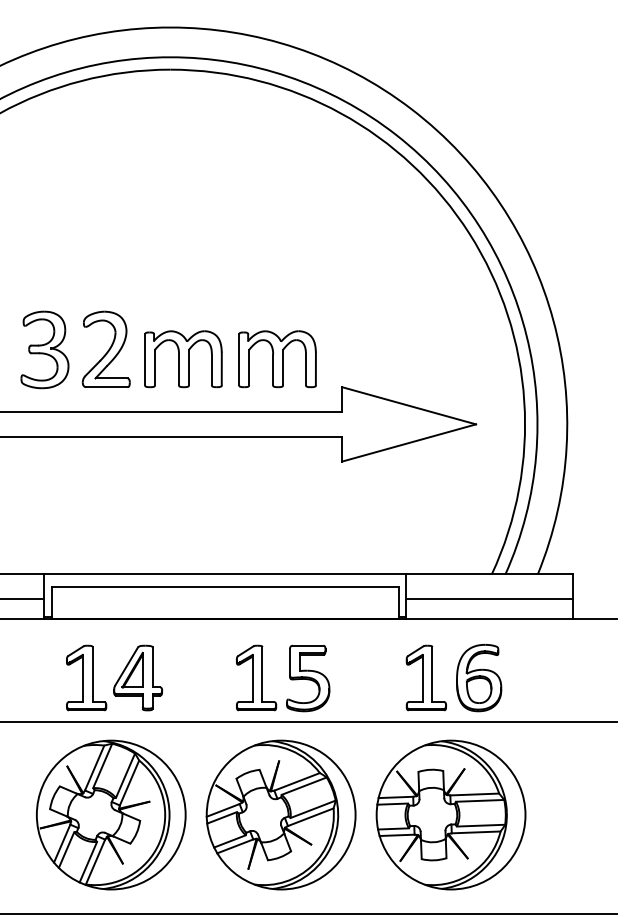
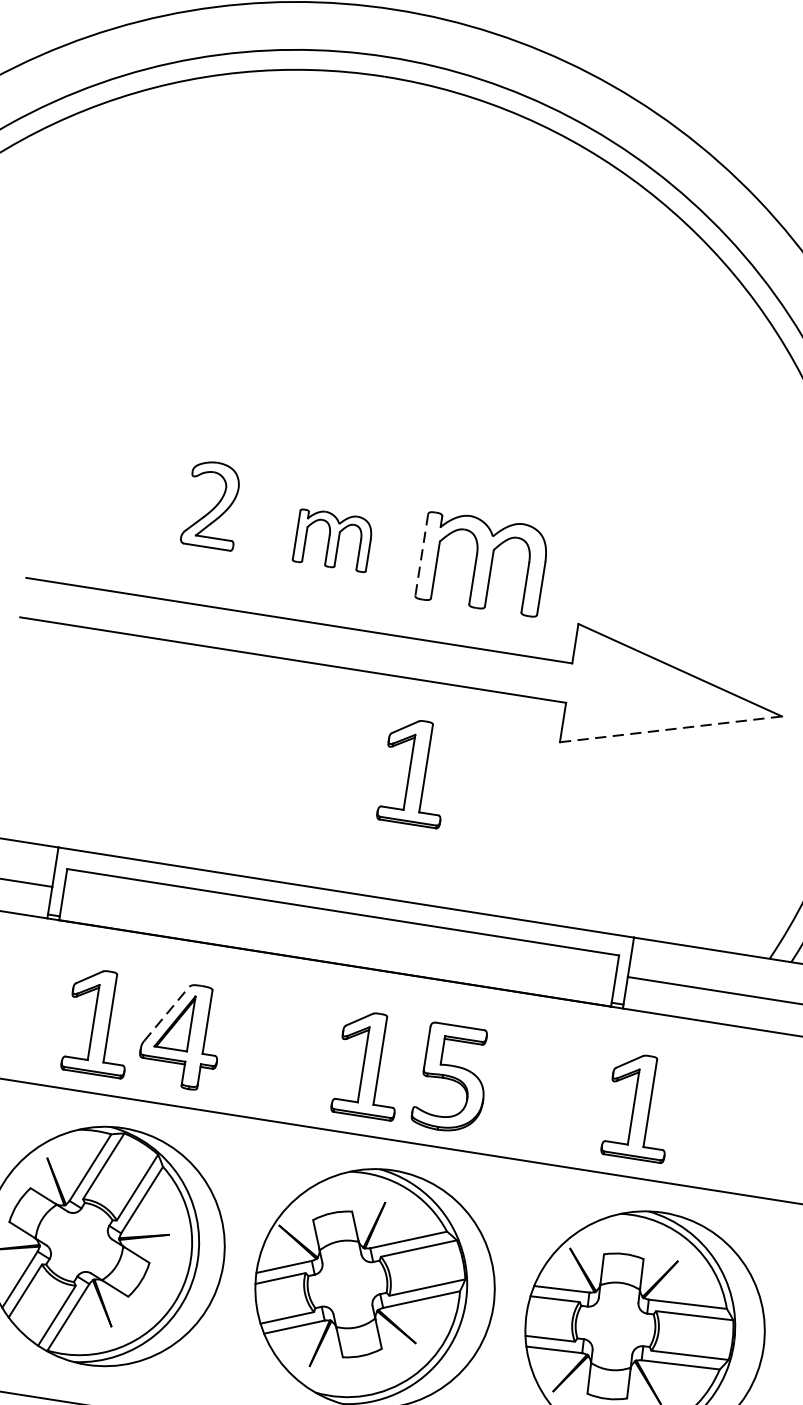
part: (105, 348) -> (212, 503), size x0.7
part: (44, 349) -> (114, 490), removed
part: (183, 359) -> (333, 540), size x0.6
line: (239, 359) -> (422, 554), solid -> dashed
line: (409, 443) -> (671, 730), solid -> dashed
part: (256, 493) -> (415, 771), added
line: (127, 665) -> (168, 1012), solid -> dashed
part: (479, 678) -> (724, 1121), removed

